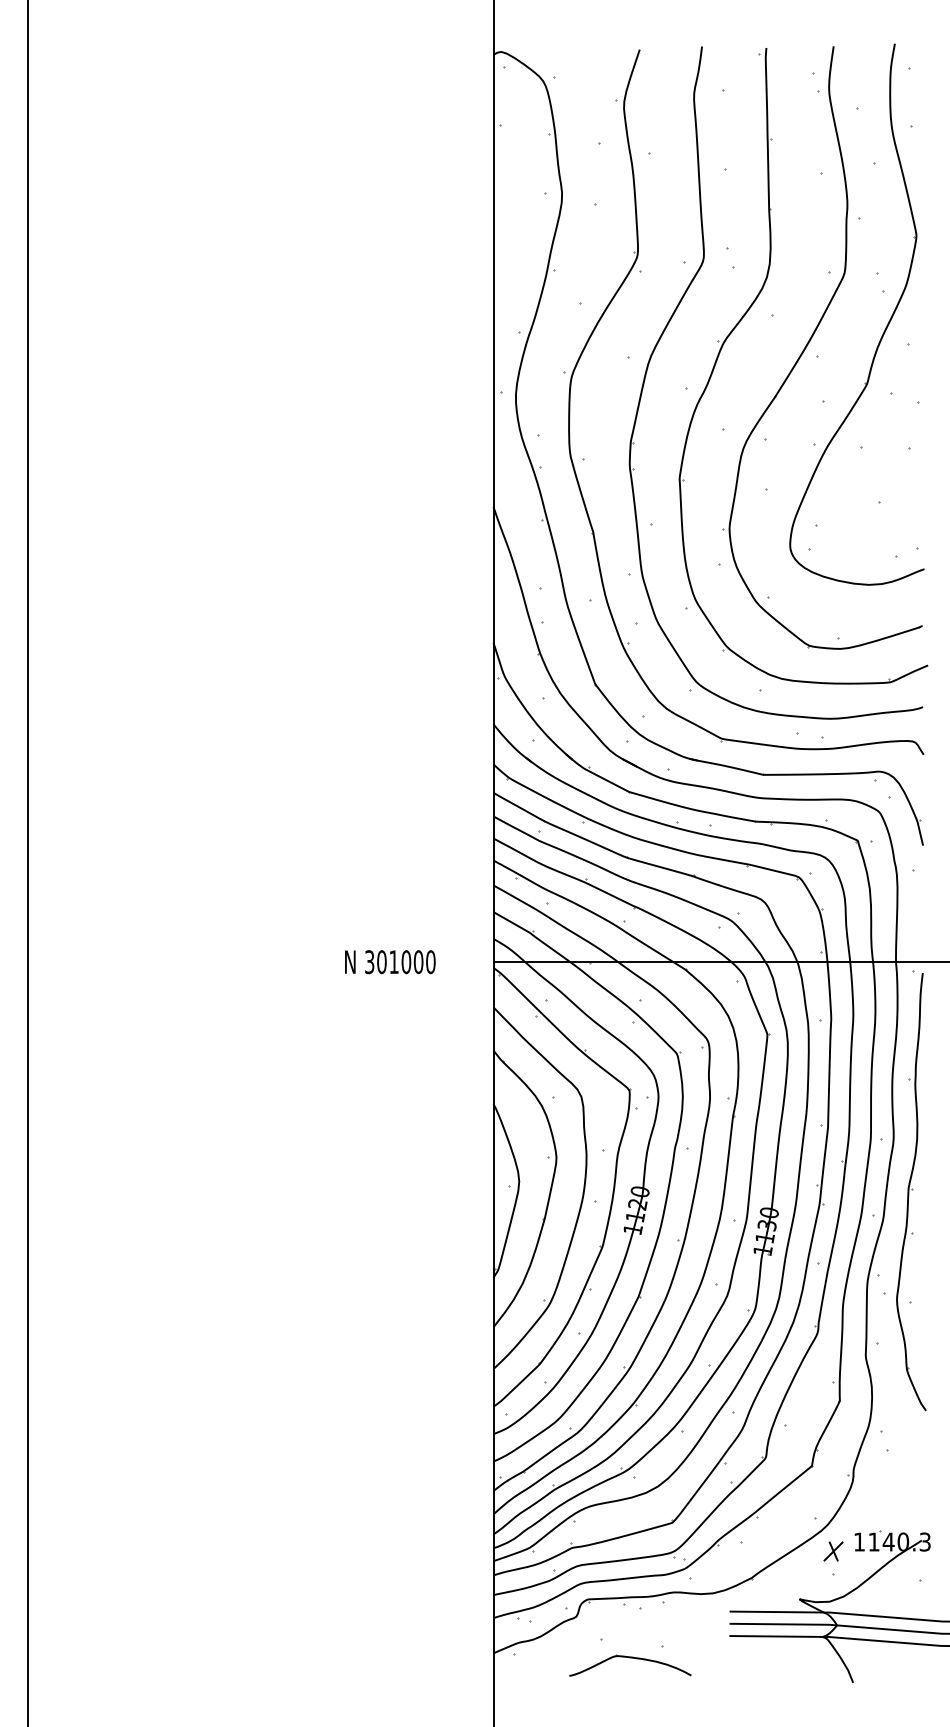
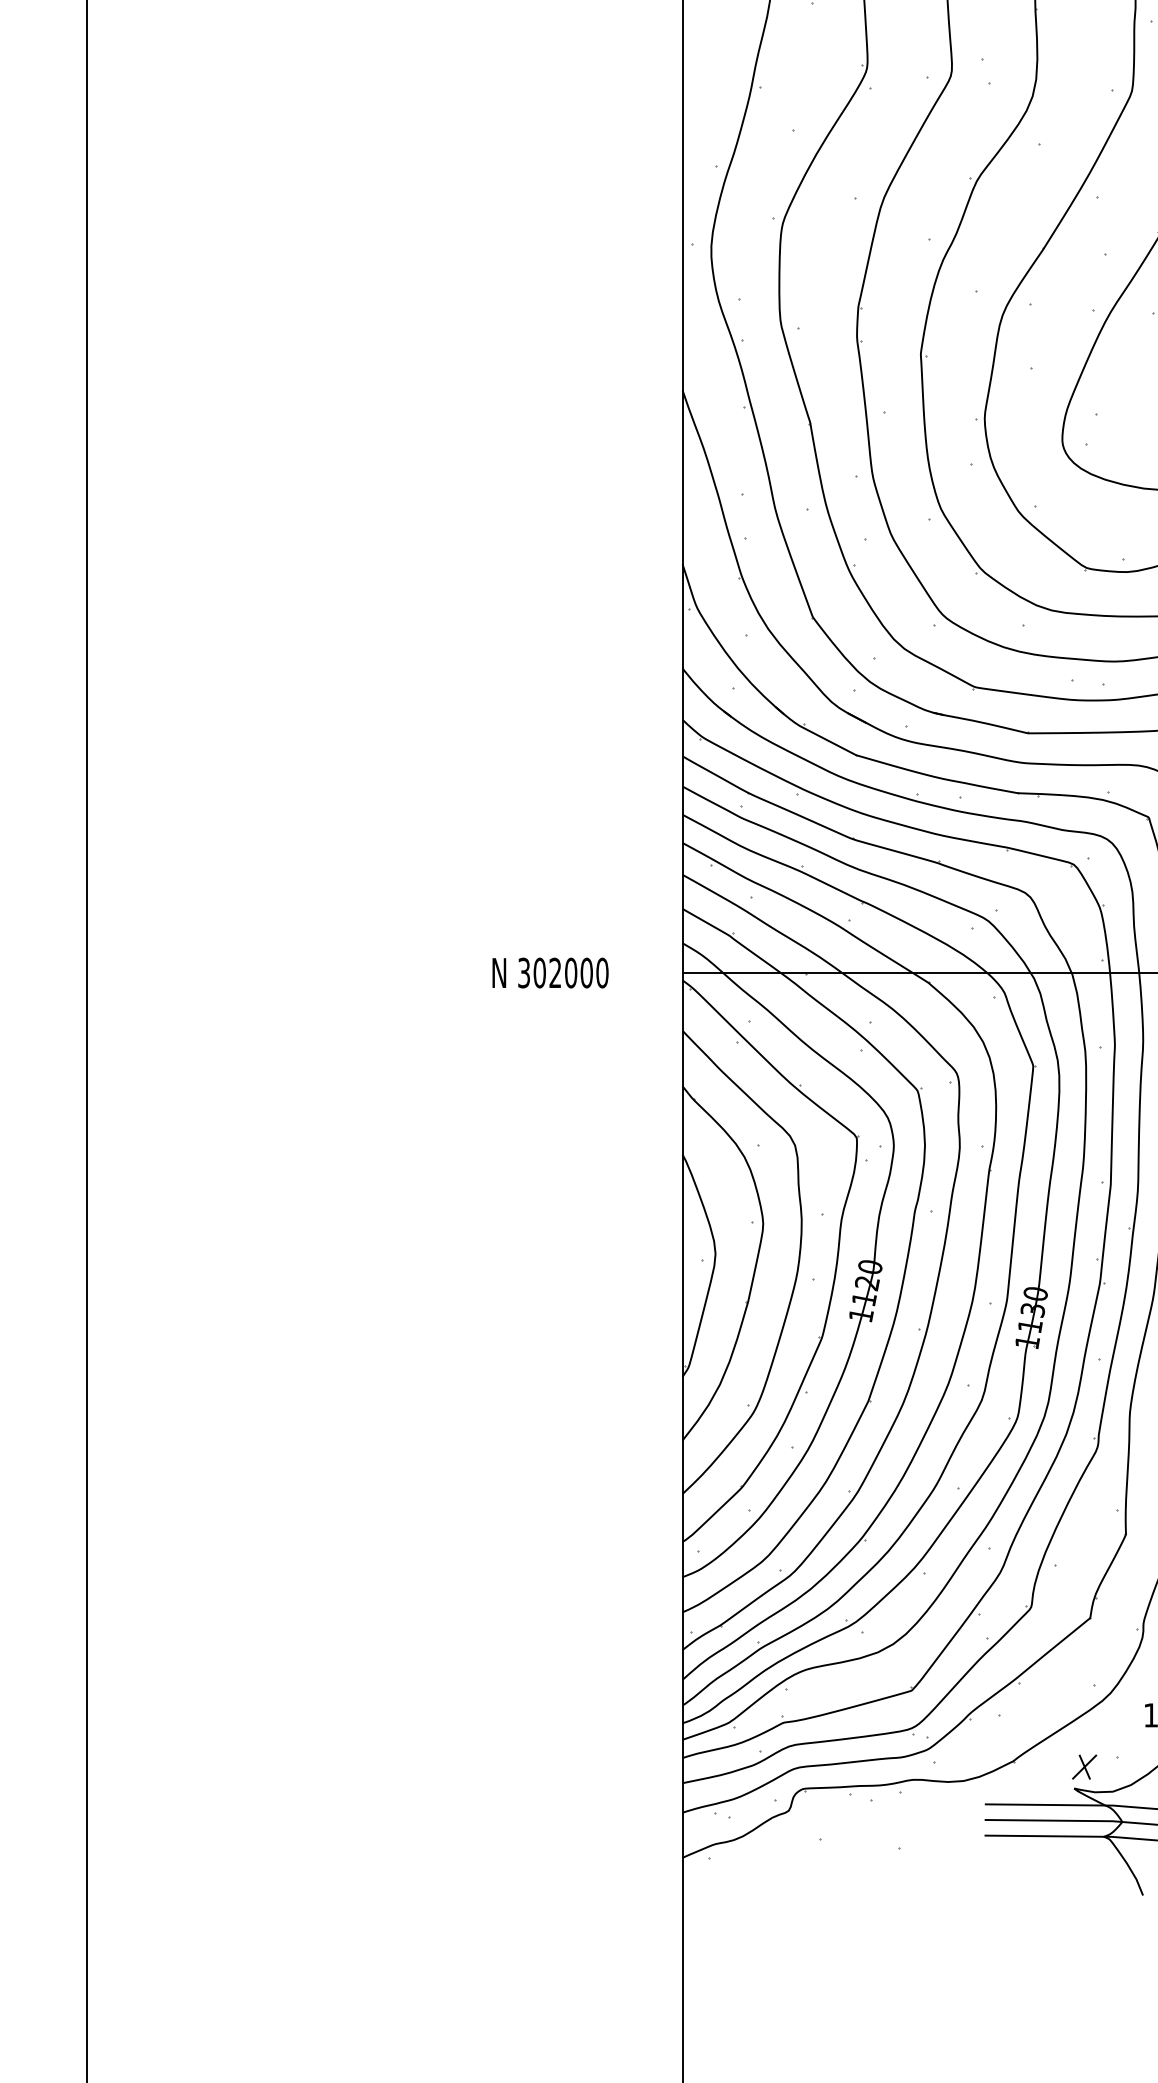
text: (393, 961) -> (554, 972), 301000 -> 302000
part: (833, 1551) -> (1084, 1767), moved
part: (630, 1658) -> (857, 1864), removed

